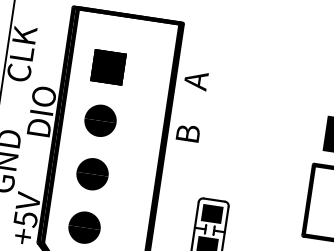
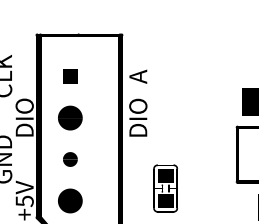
part: (108, 67) -> (70, 76), size x0.6
text: (188, 133) -> (138, 117), B -> DIO
part: (92, 174) -> (70, 159), size x0.6

